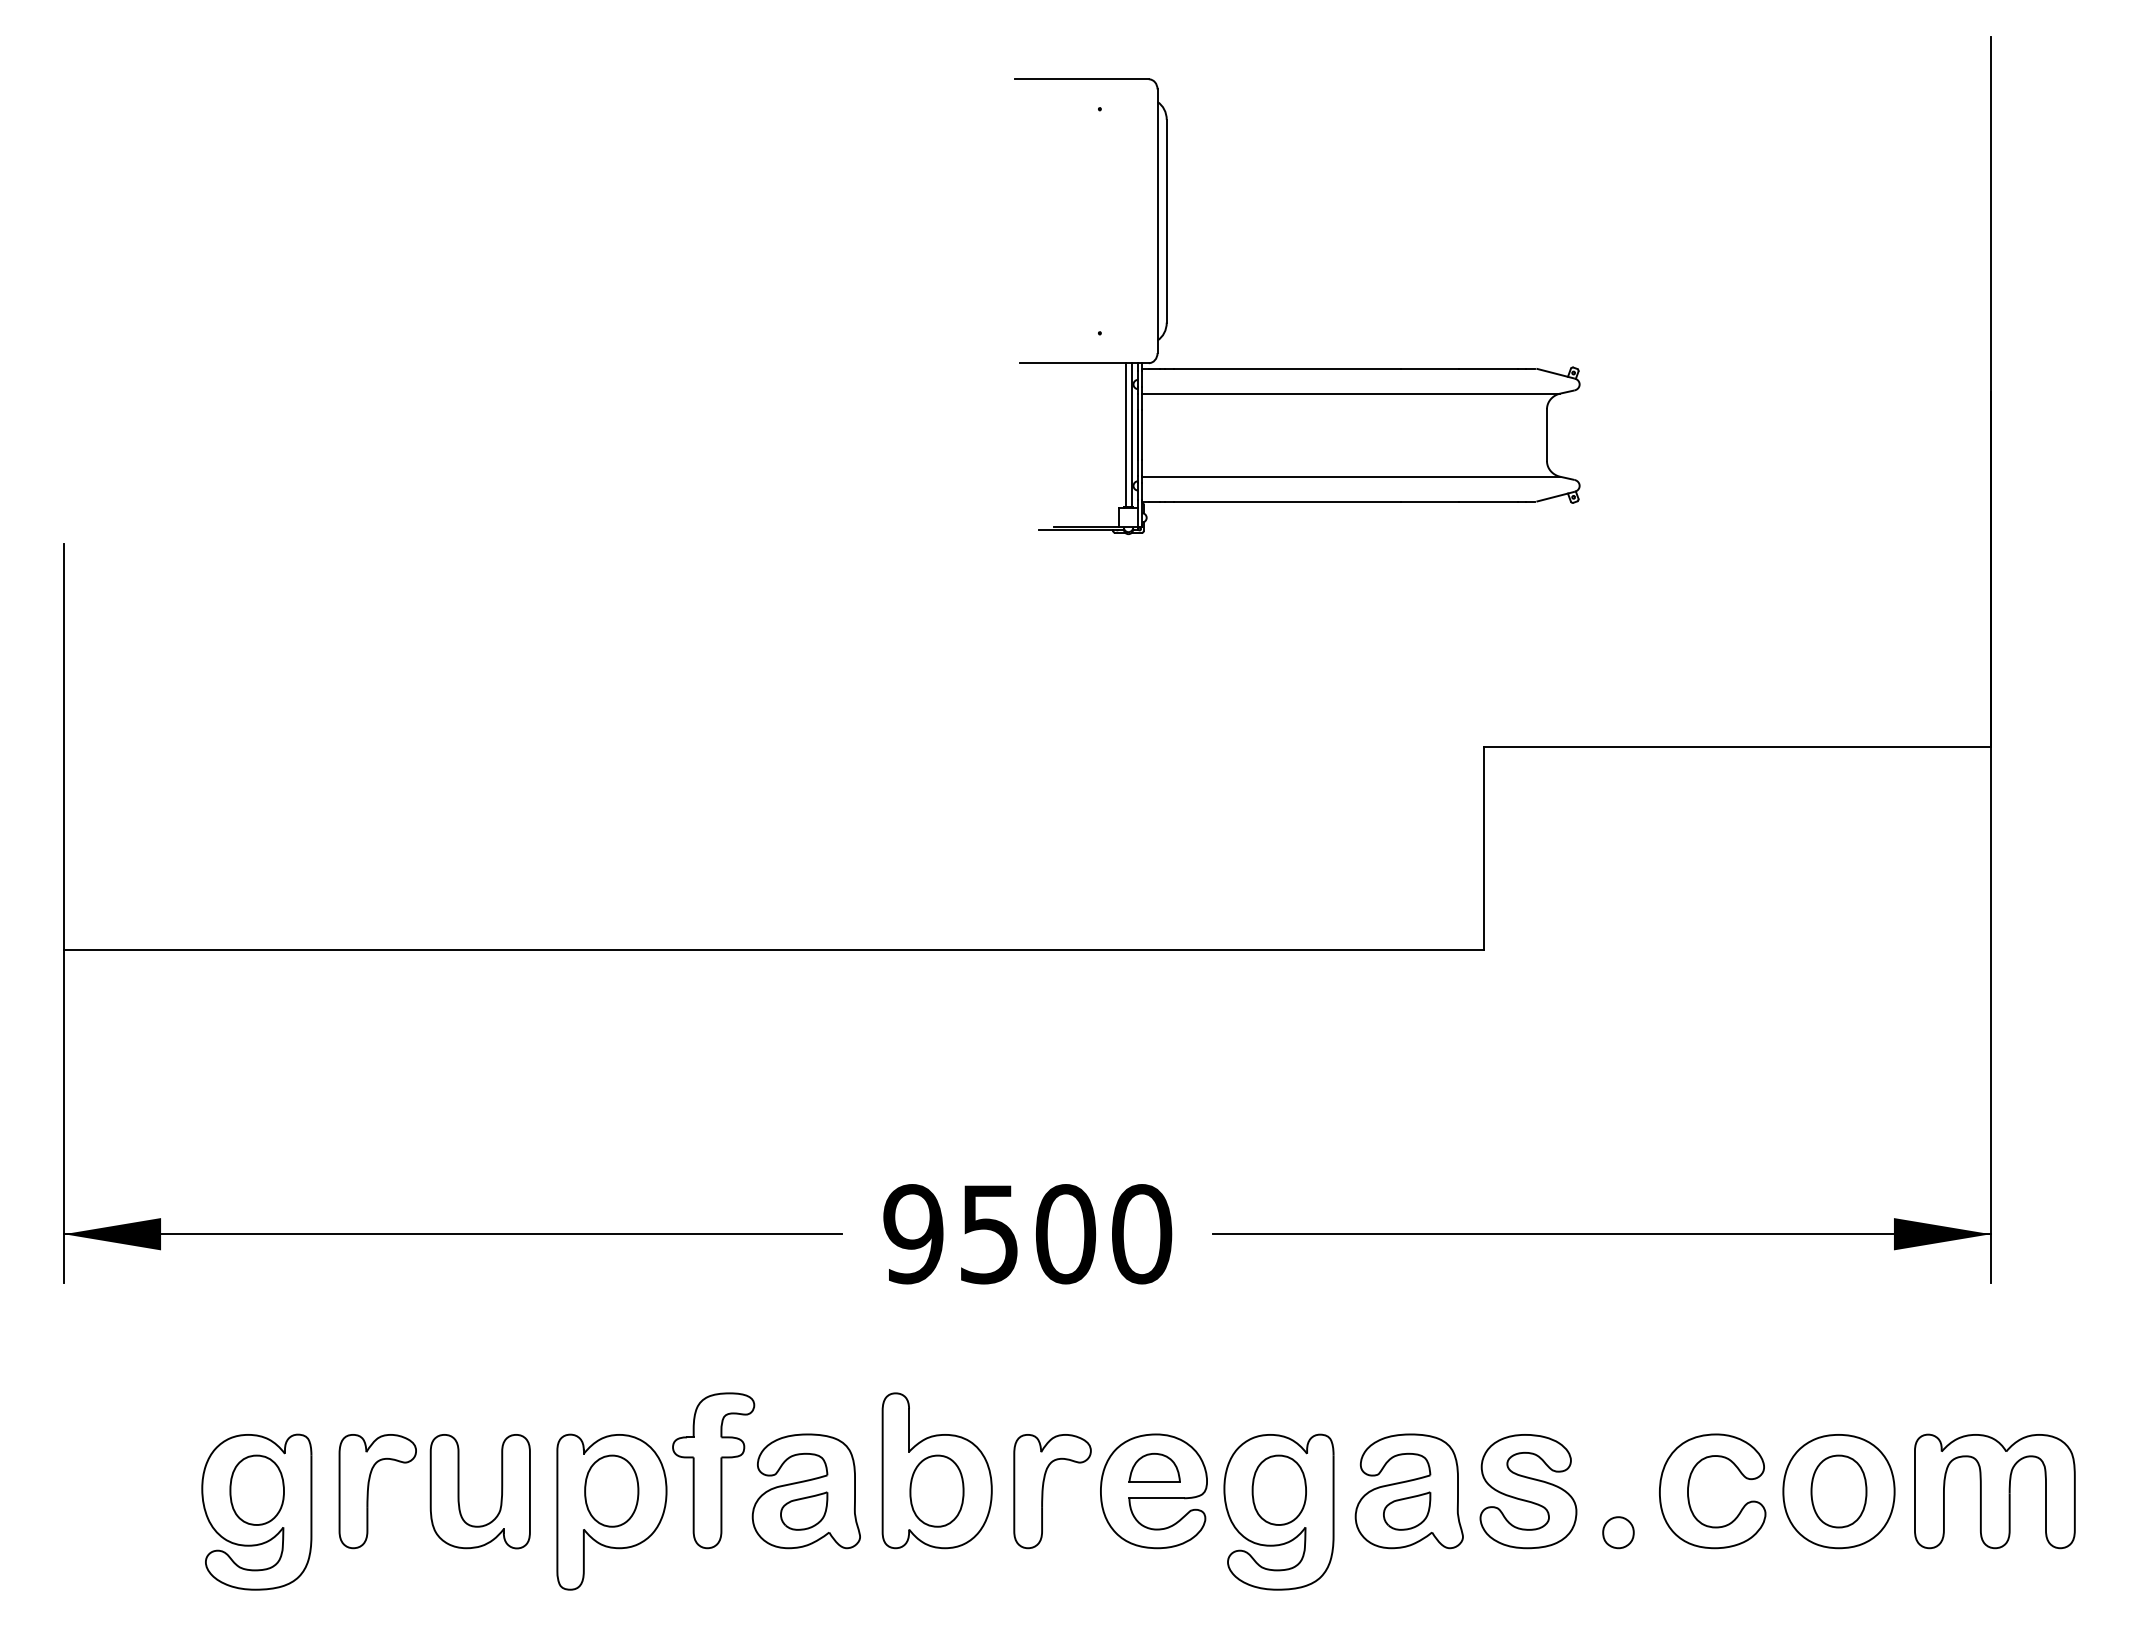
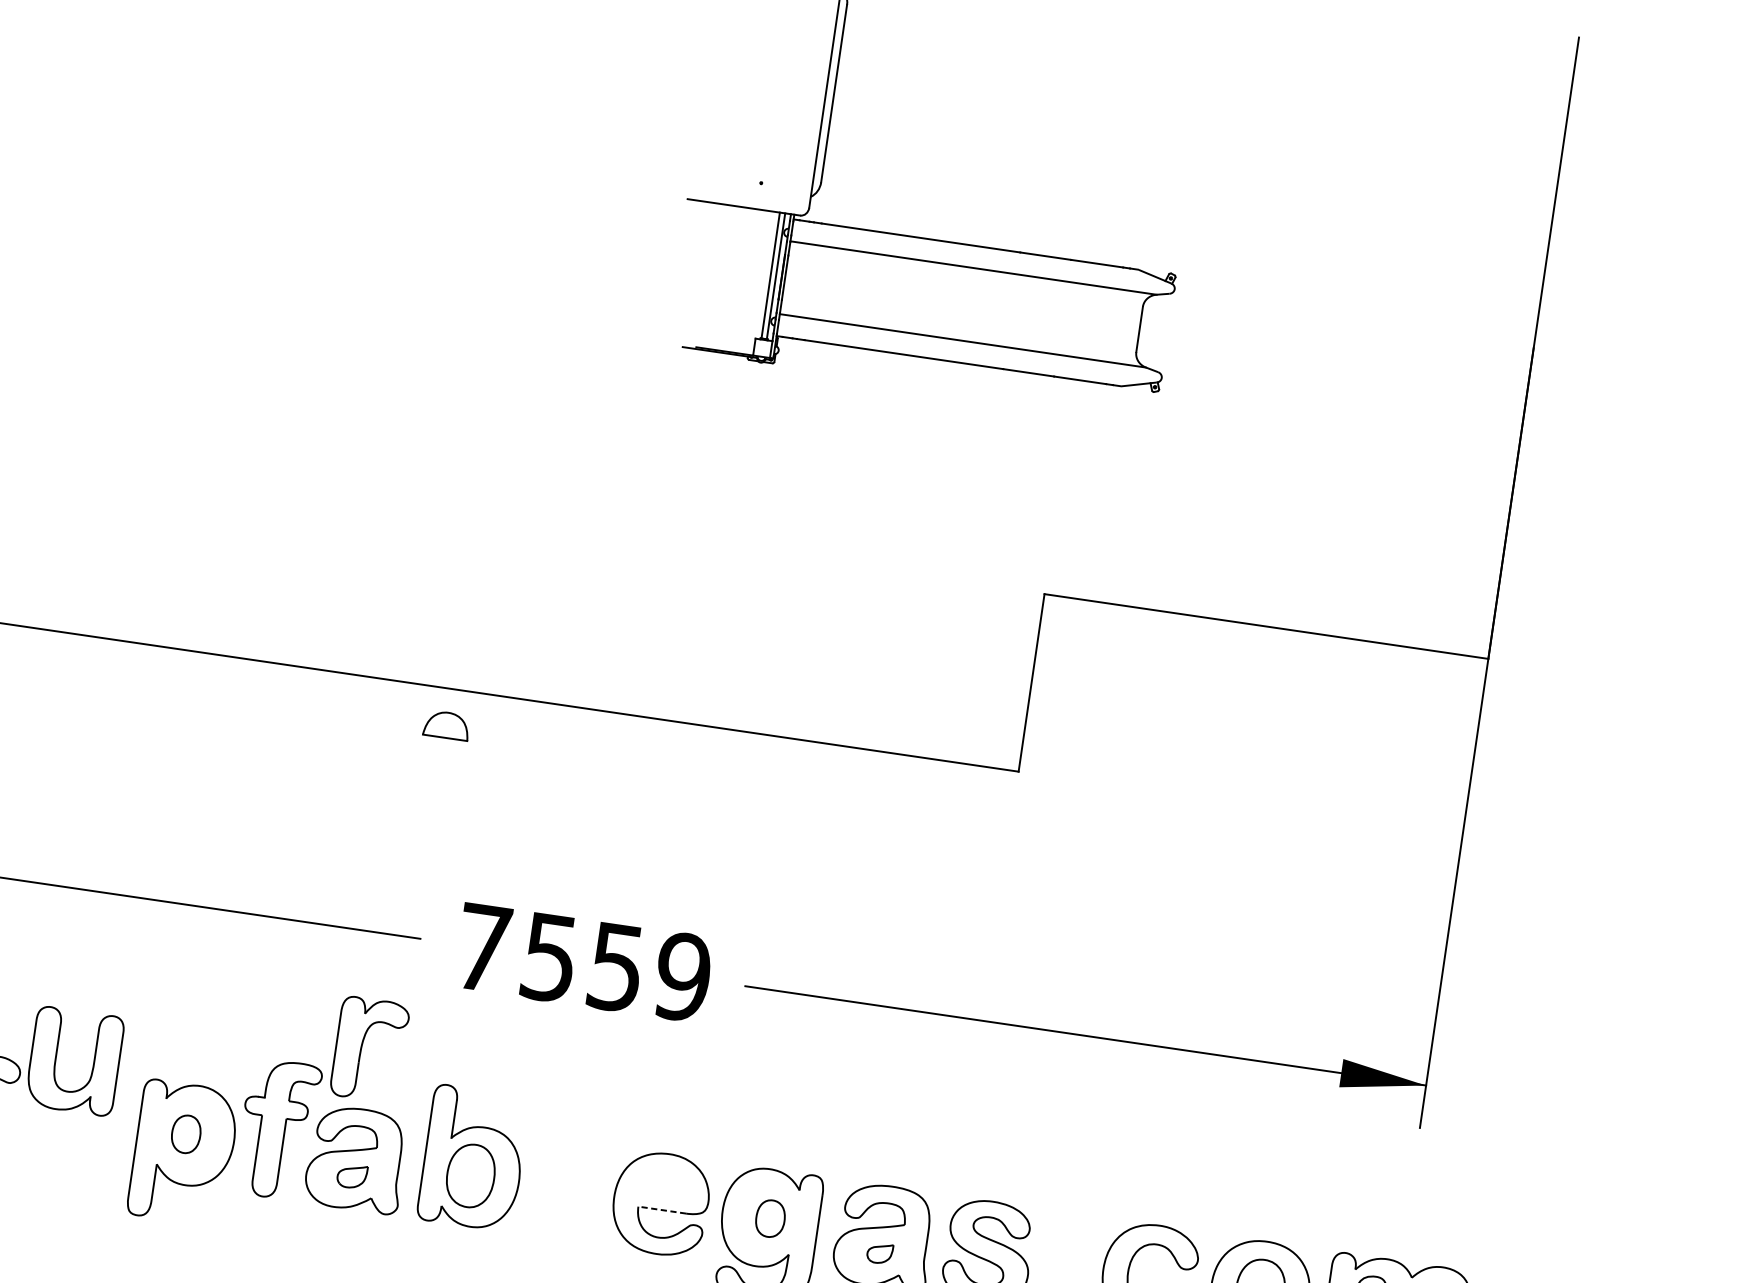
text: (1027, 1234) -> (582, 962), 9500 -> 7559
part: (1154, 1467) -> (446, 724), moved
part: (1278, 1489) -> (769, 1218), size x0.6
part: (611, 1490) -> (186, 1133), size x0.6
part: (459, 1491) -> (56, 1058), moved
part: (1043, 1491) -> (362, 1048), moved
line: (1156, 1498) -> (662, 1210), solid -> dashed
part: (804, 1510) -> (352, 1175), size x0.7
part: (1407, 1510) -> (880, 1252), size x0.6

